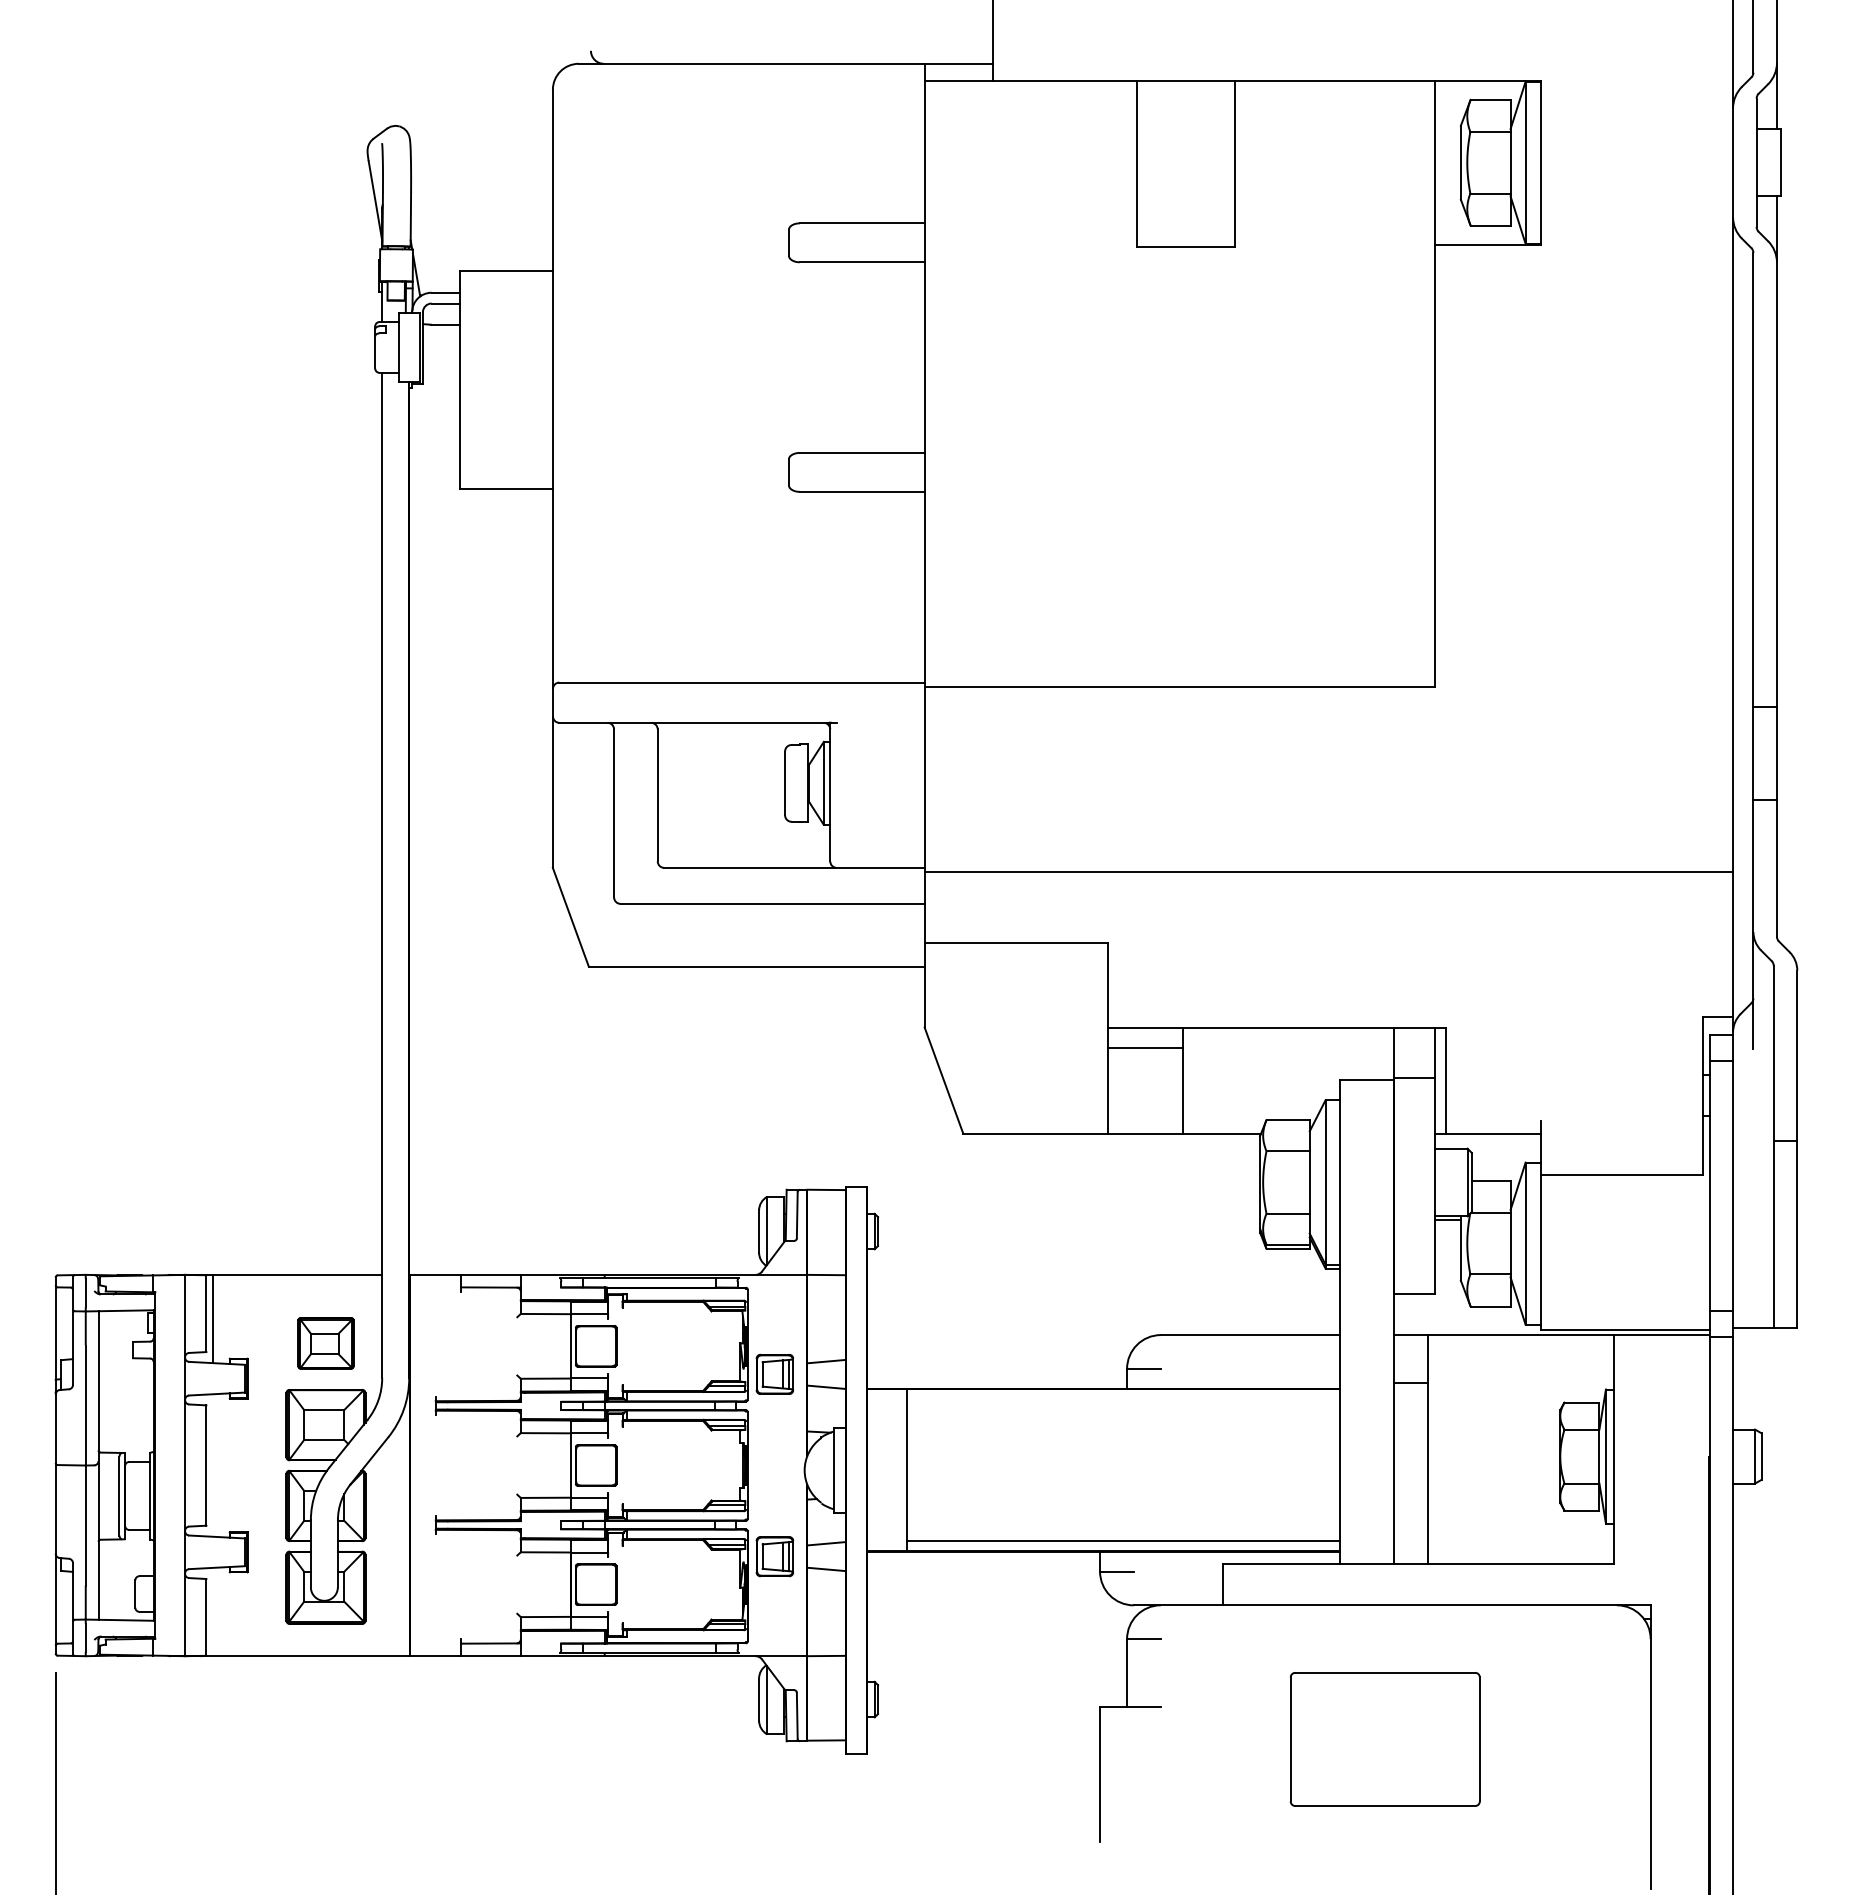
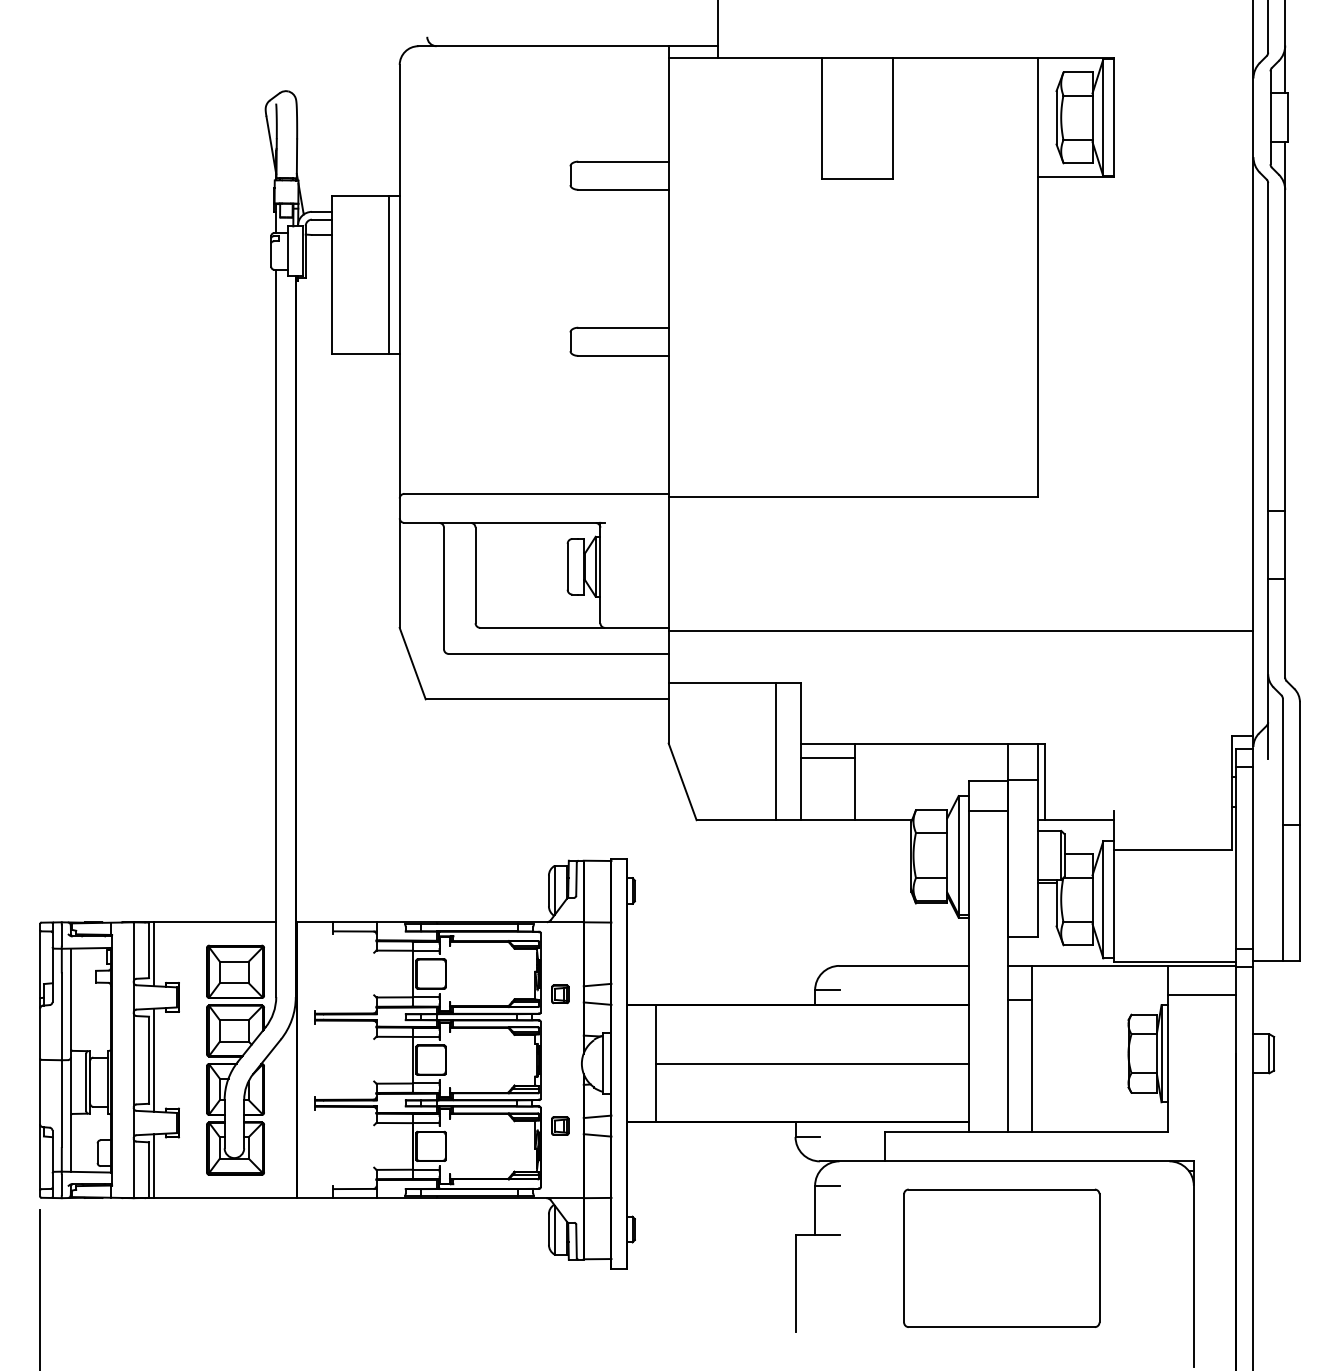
line: (537, 379) -> (388, 274), added
line: (1073, 1038) -> (776, 751), added
line: (1366, 1120) -> (988, 810), added
part: (325, 1343) -> (235, 971), size x1.43
part: (774, 1374) -> (560, 994), size x0.62
line: (1661, 1375) -> (1201, 995), added
line: (213, 1465) -> (154, 1060), added
line: (1123, 1541) -> (812, 1063), moved
part: (774, 1556) -> (560, 1126), size x0.62
line: (213, 1611) -> (154, 1165), added
part: (1385, 1739) -> (1002, 1258), size x1.43

